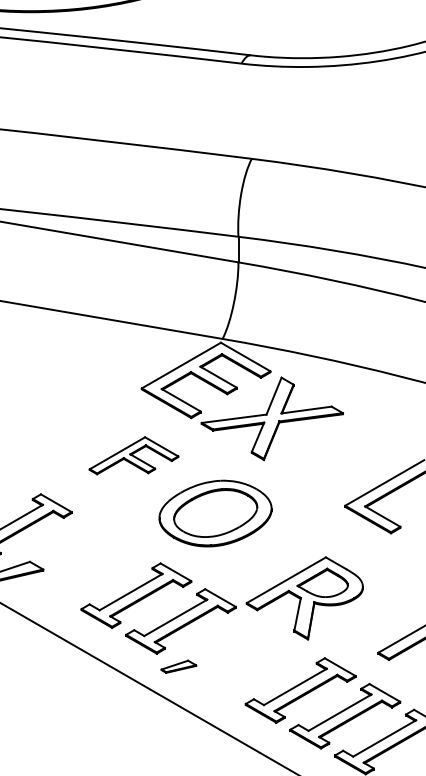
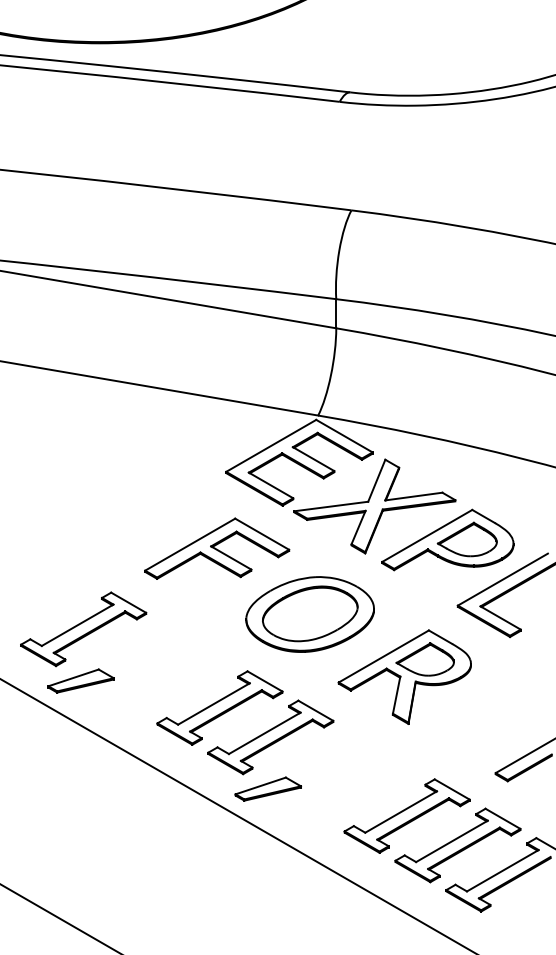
part: (336, 447) -> (447, 539), added
part: (134, 455) -> (217, 548), size x1.43
part: (304, 597) -> (404, 676), moved
part: (179, 666) -> (268, 788), size x1.67

